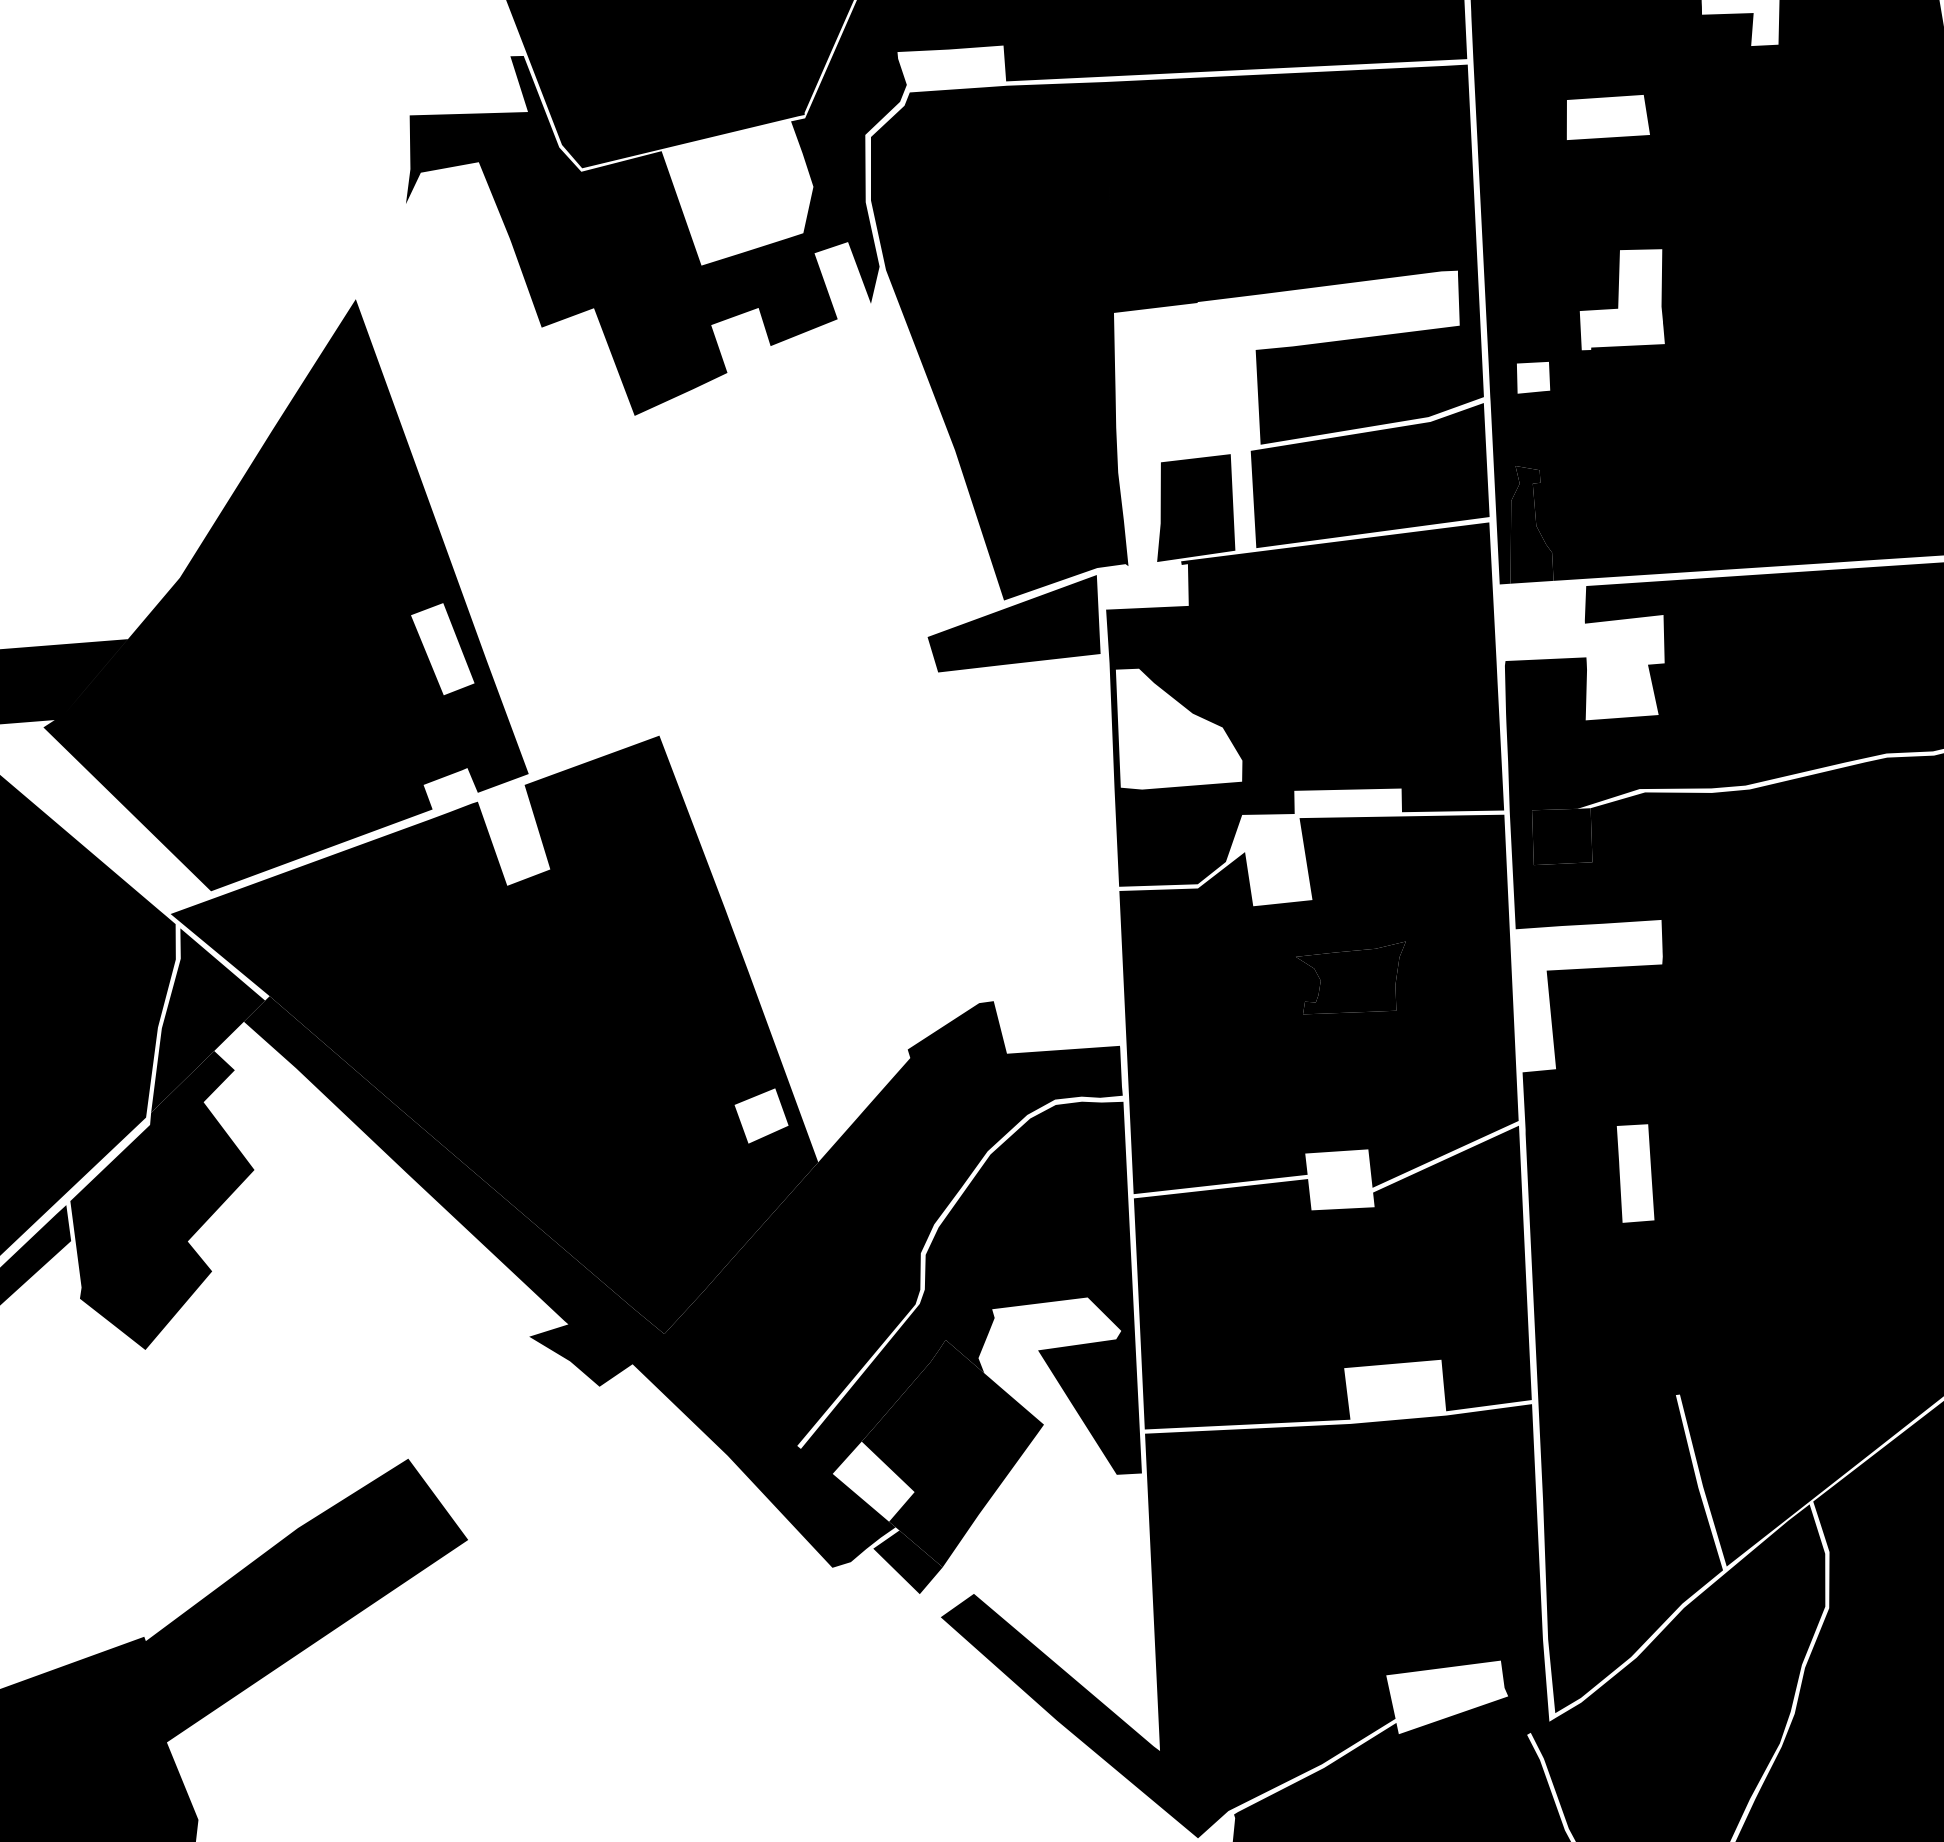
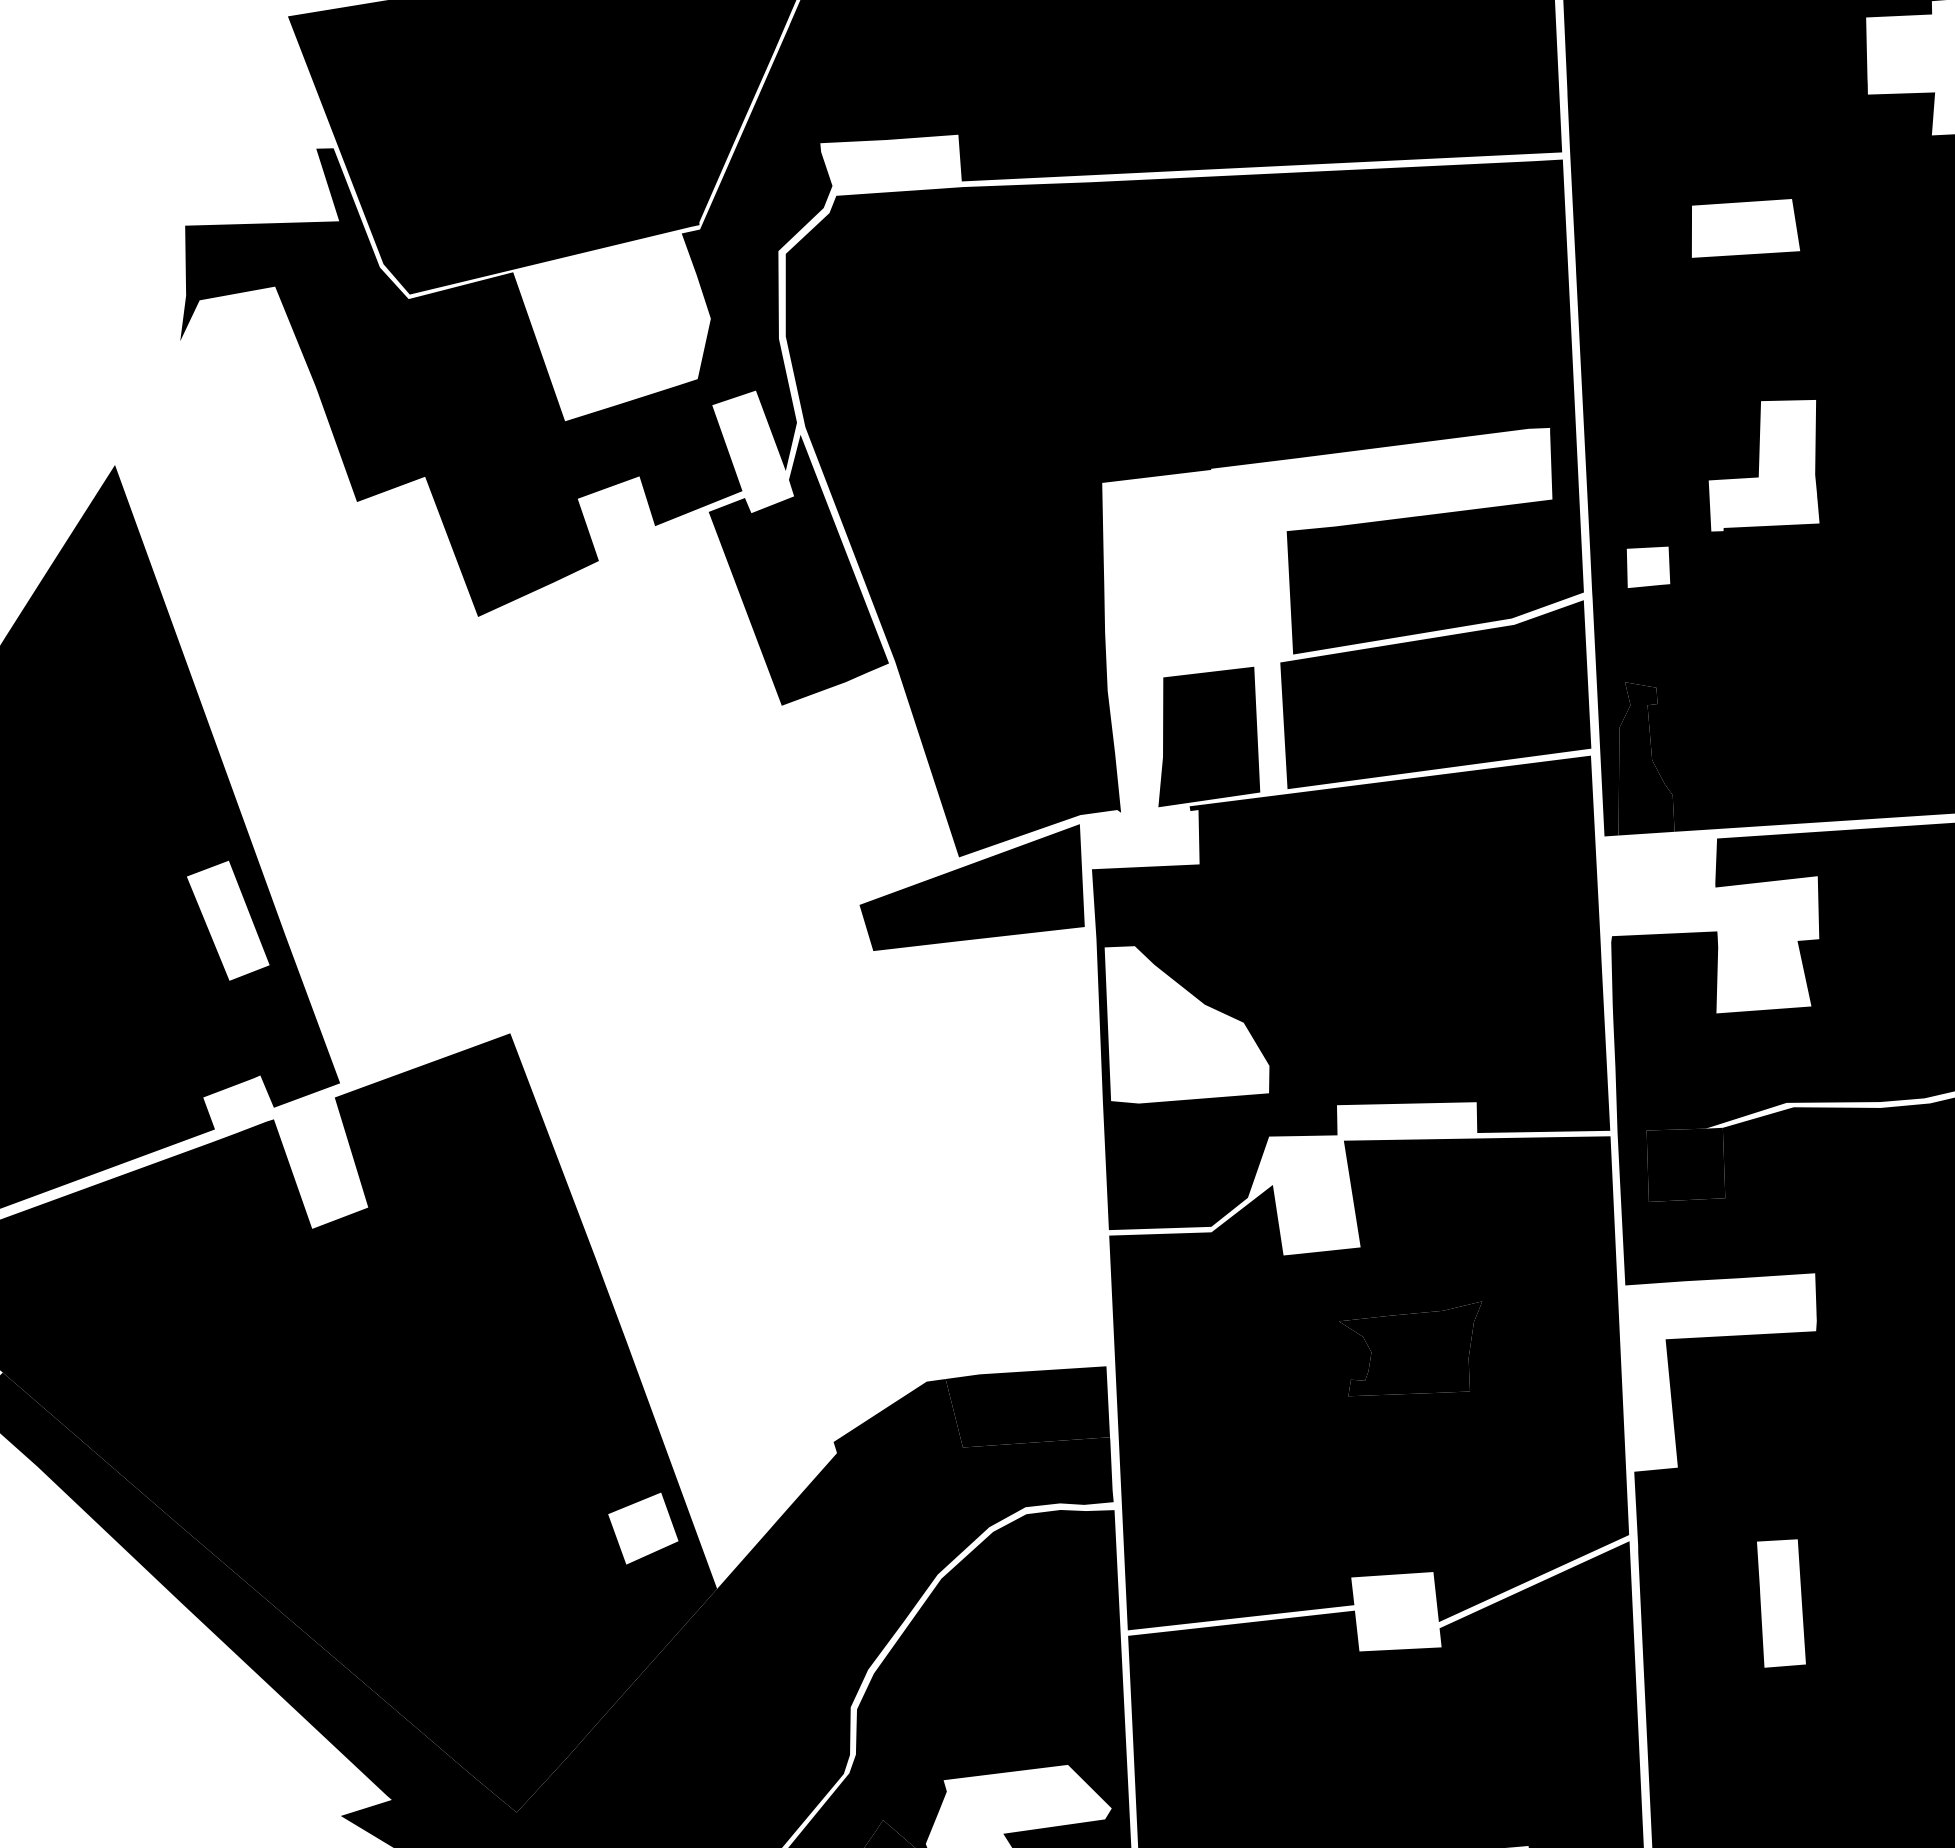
fill: (880, 379) -> (798, 569), added
fill: (1056, 1022) -> (1027, 1406), added

